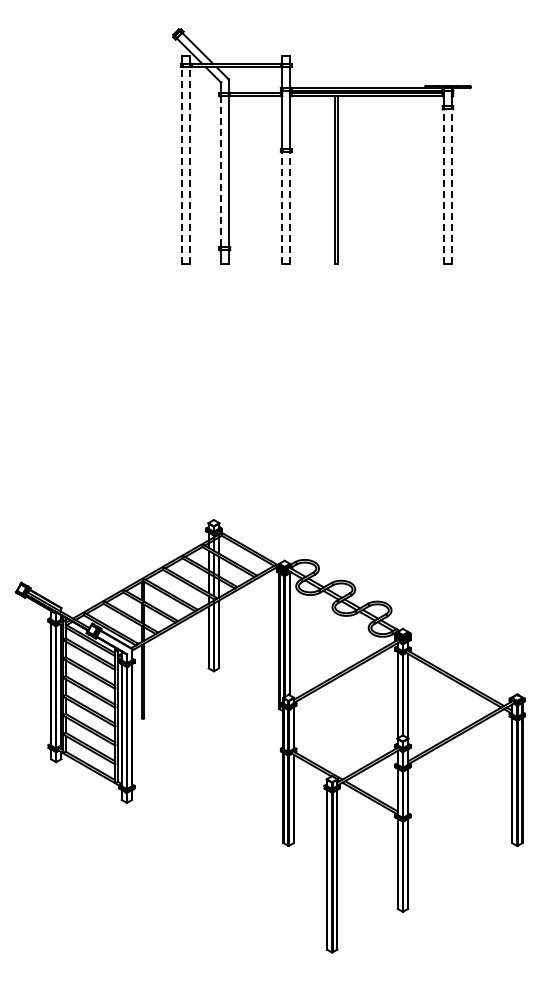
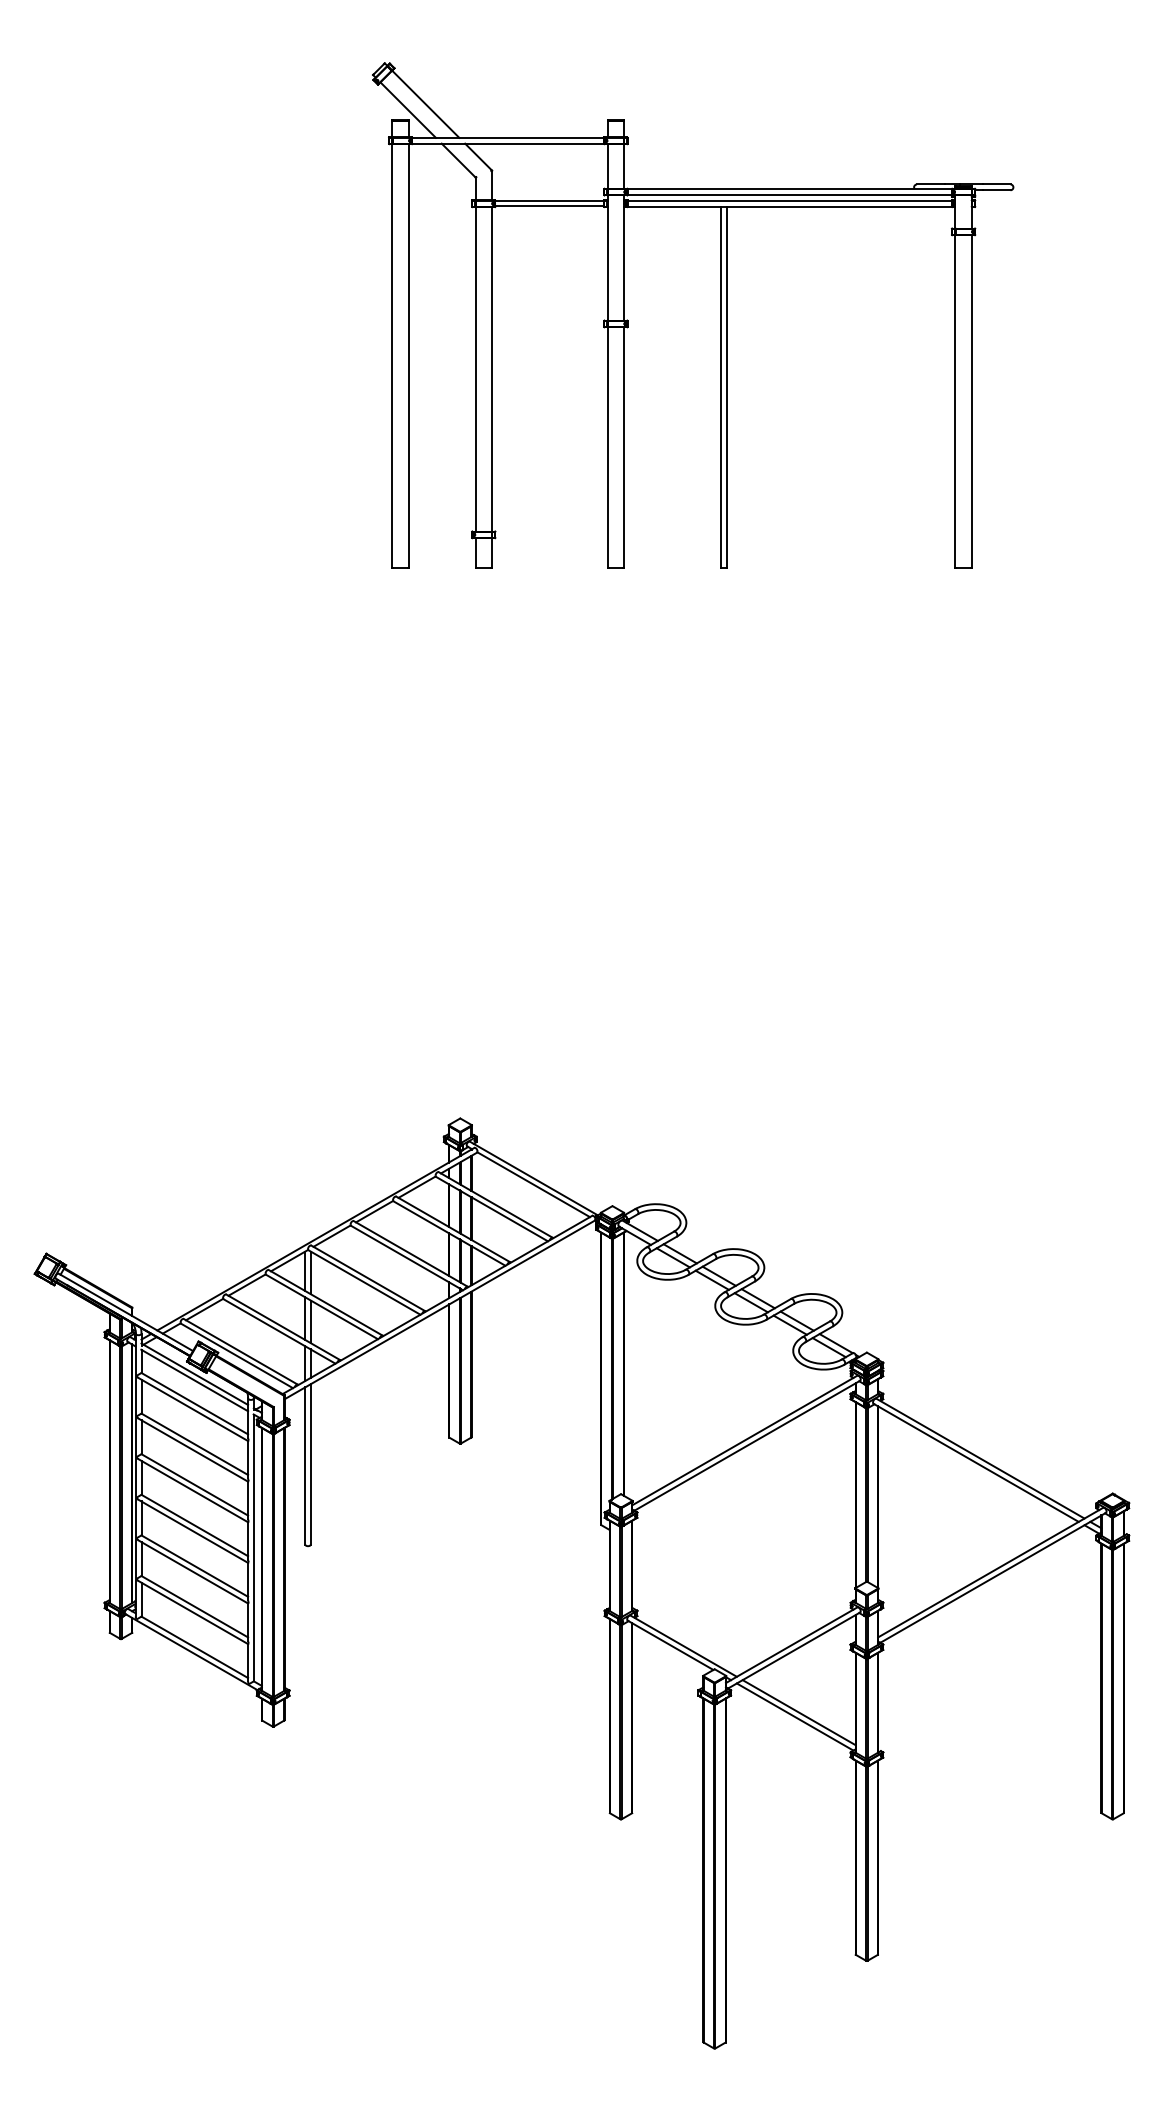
line: (182, 165) -> (392, 355), dashed -> solid
line: (190, 165) -> (409, 355), dashed -> solid
line: (220, 172) -> (474, 370), dashed -> solid
line: (444, 186) -> (956, 401), dashed -> solid
line: (451, 186) -> (971, 401), dashed -> solid
line: (282, 208) -> (607, 448), dashed -> solid
line: (290, 208) -> (625, 448), dashed -> solid

